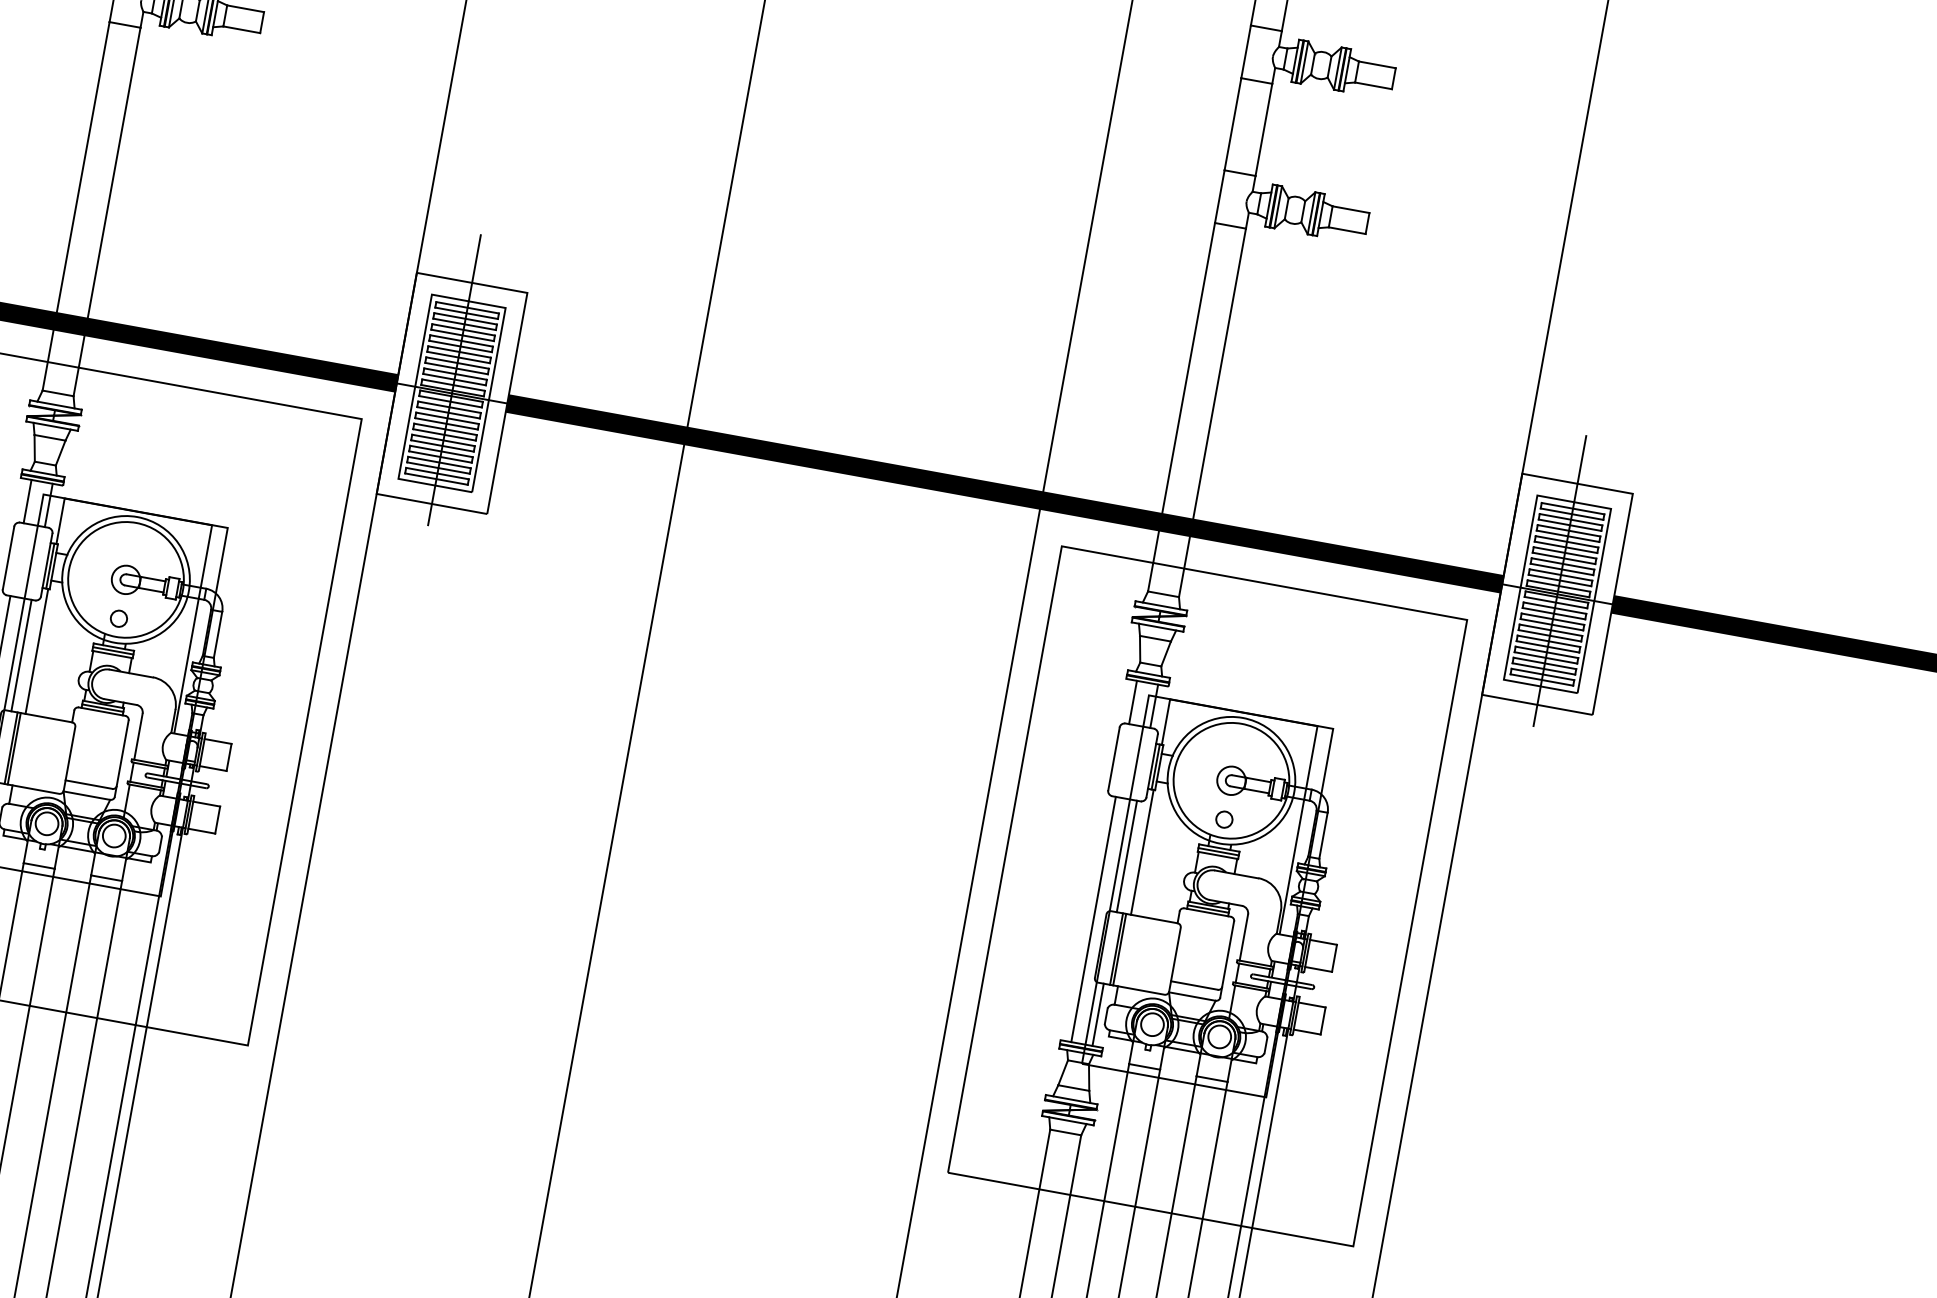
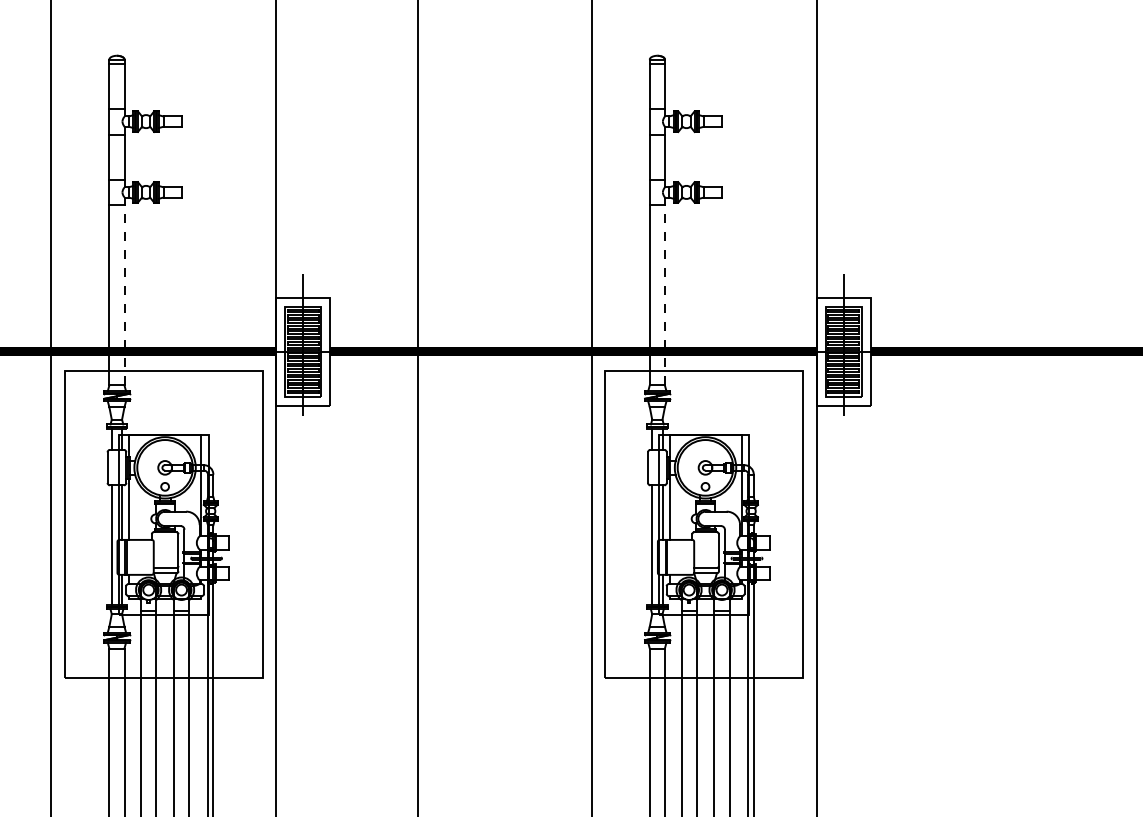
line: (107, 210) -> (124, 294), solid -> dashed
line: (1211, 410) -> (664, 294), solid -> dashed

